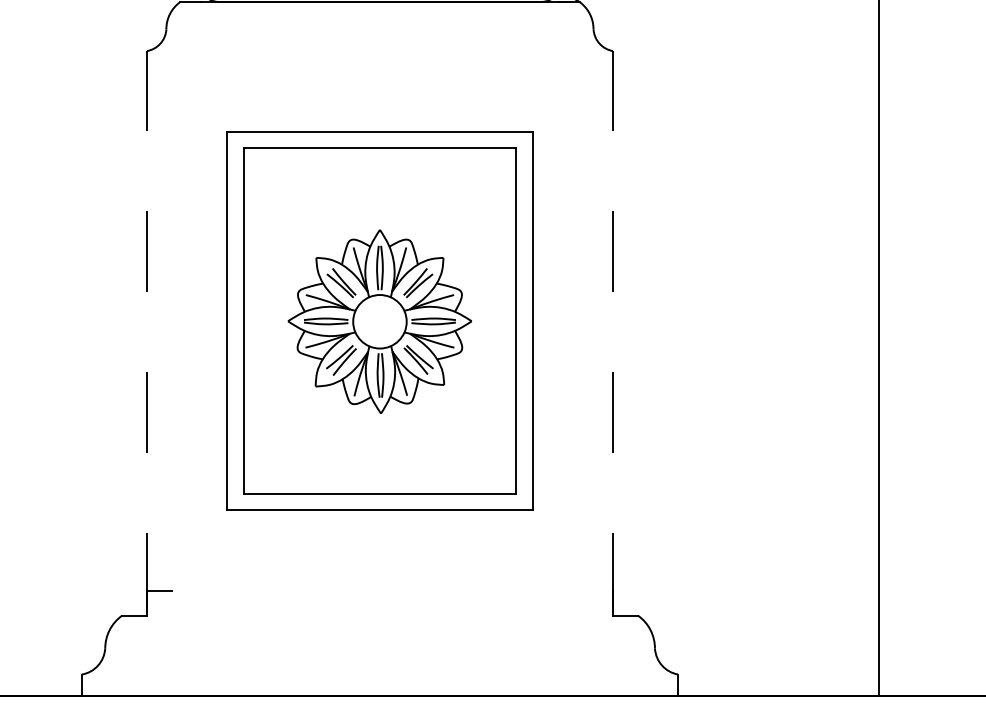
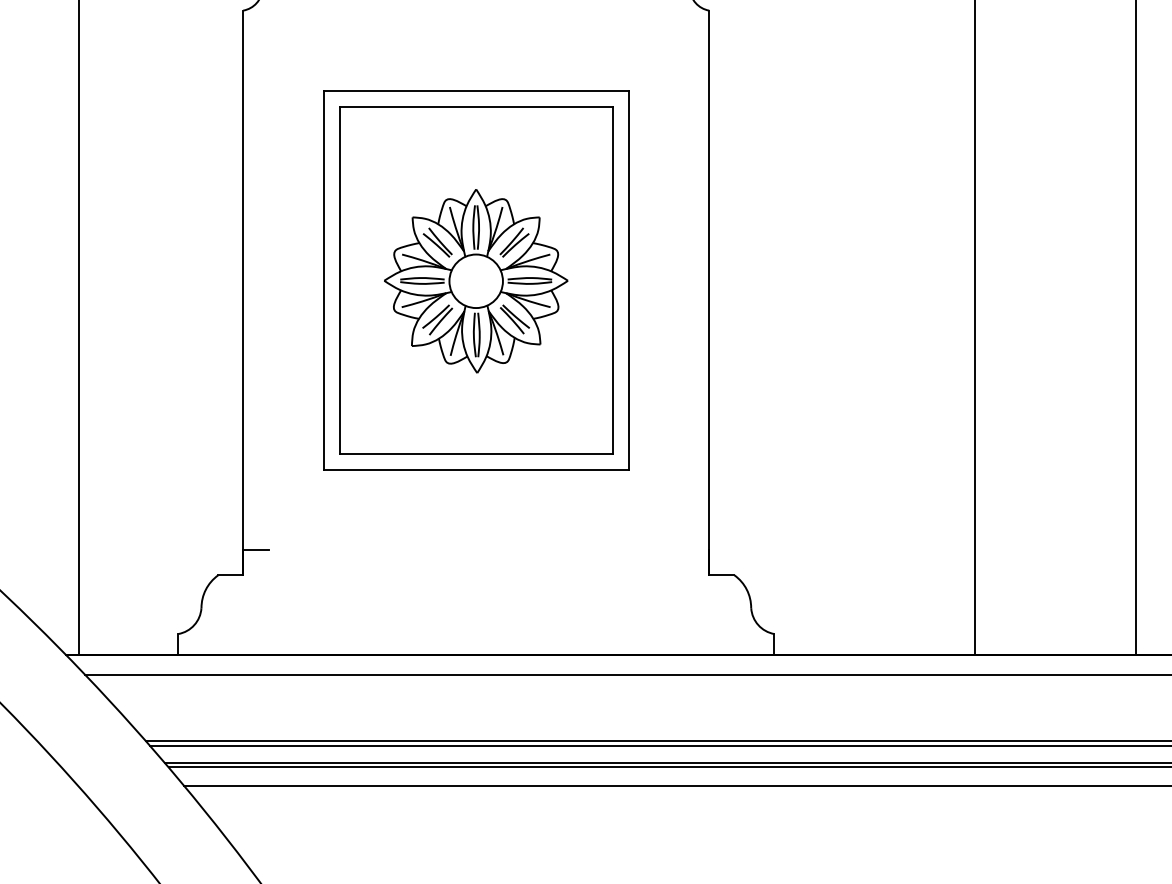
line: (147, 331) -> (243, 291), dashed -> solid
line: (613, 331) -> (709, 291), dashed -> solid

